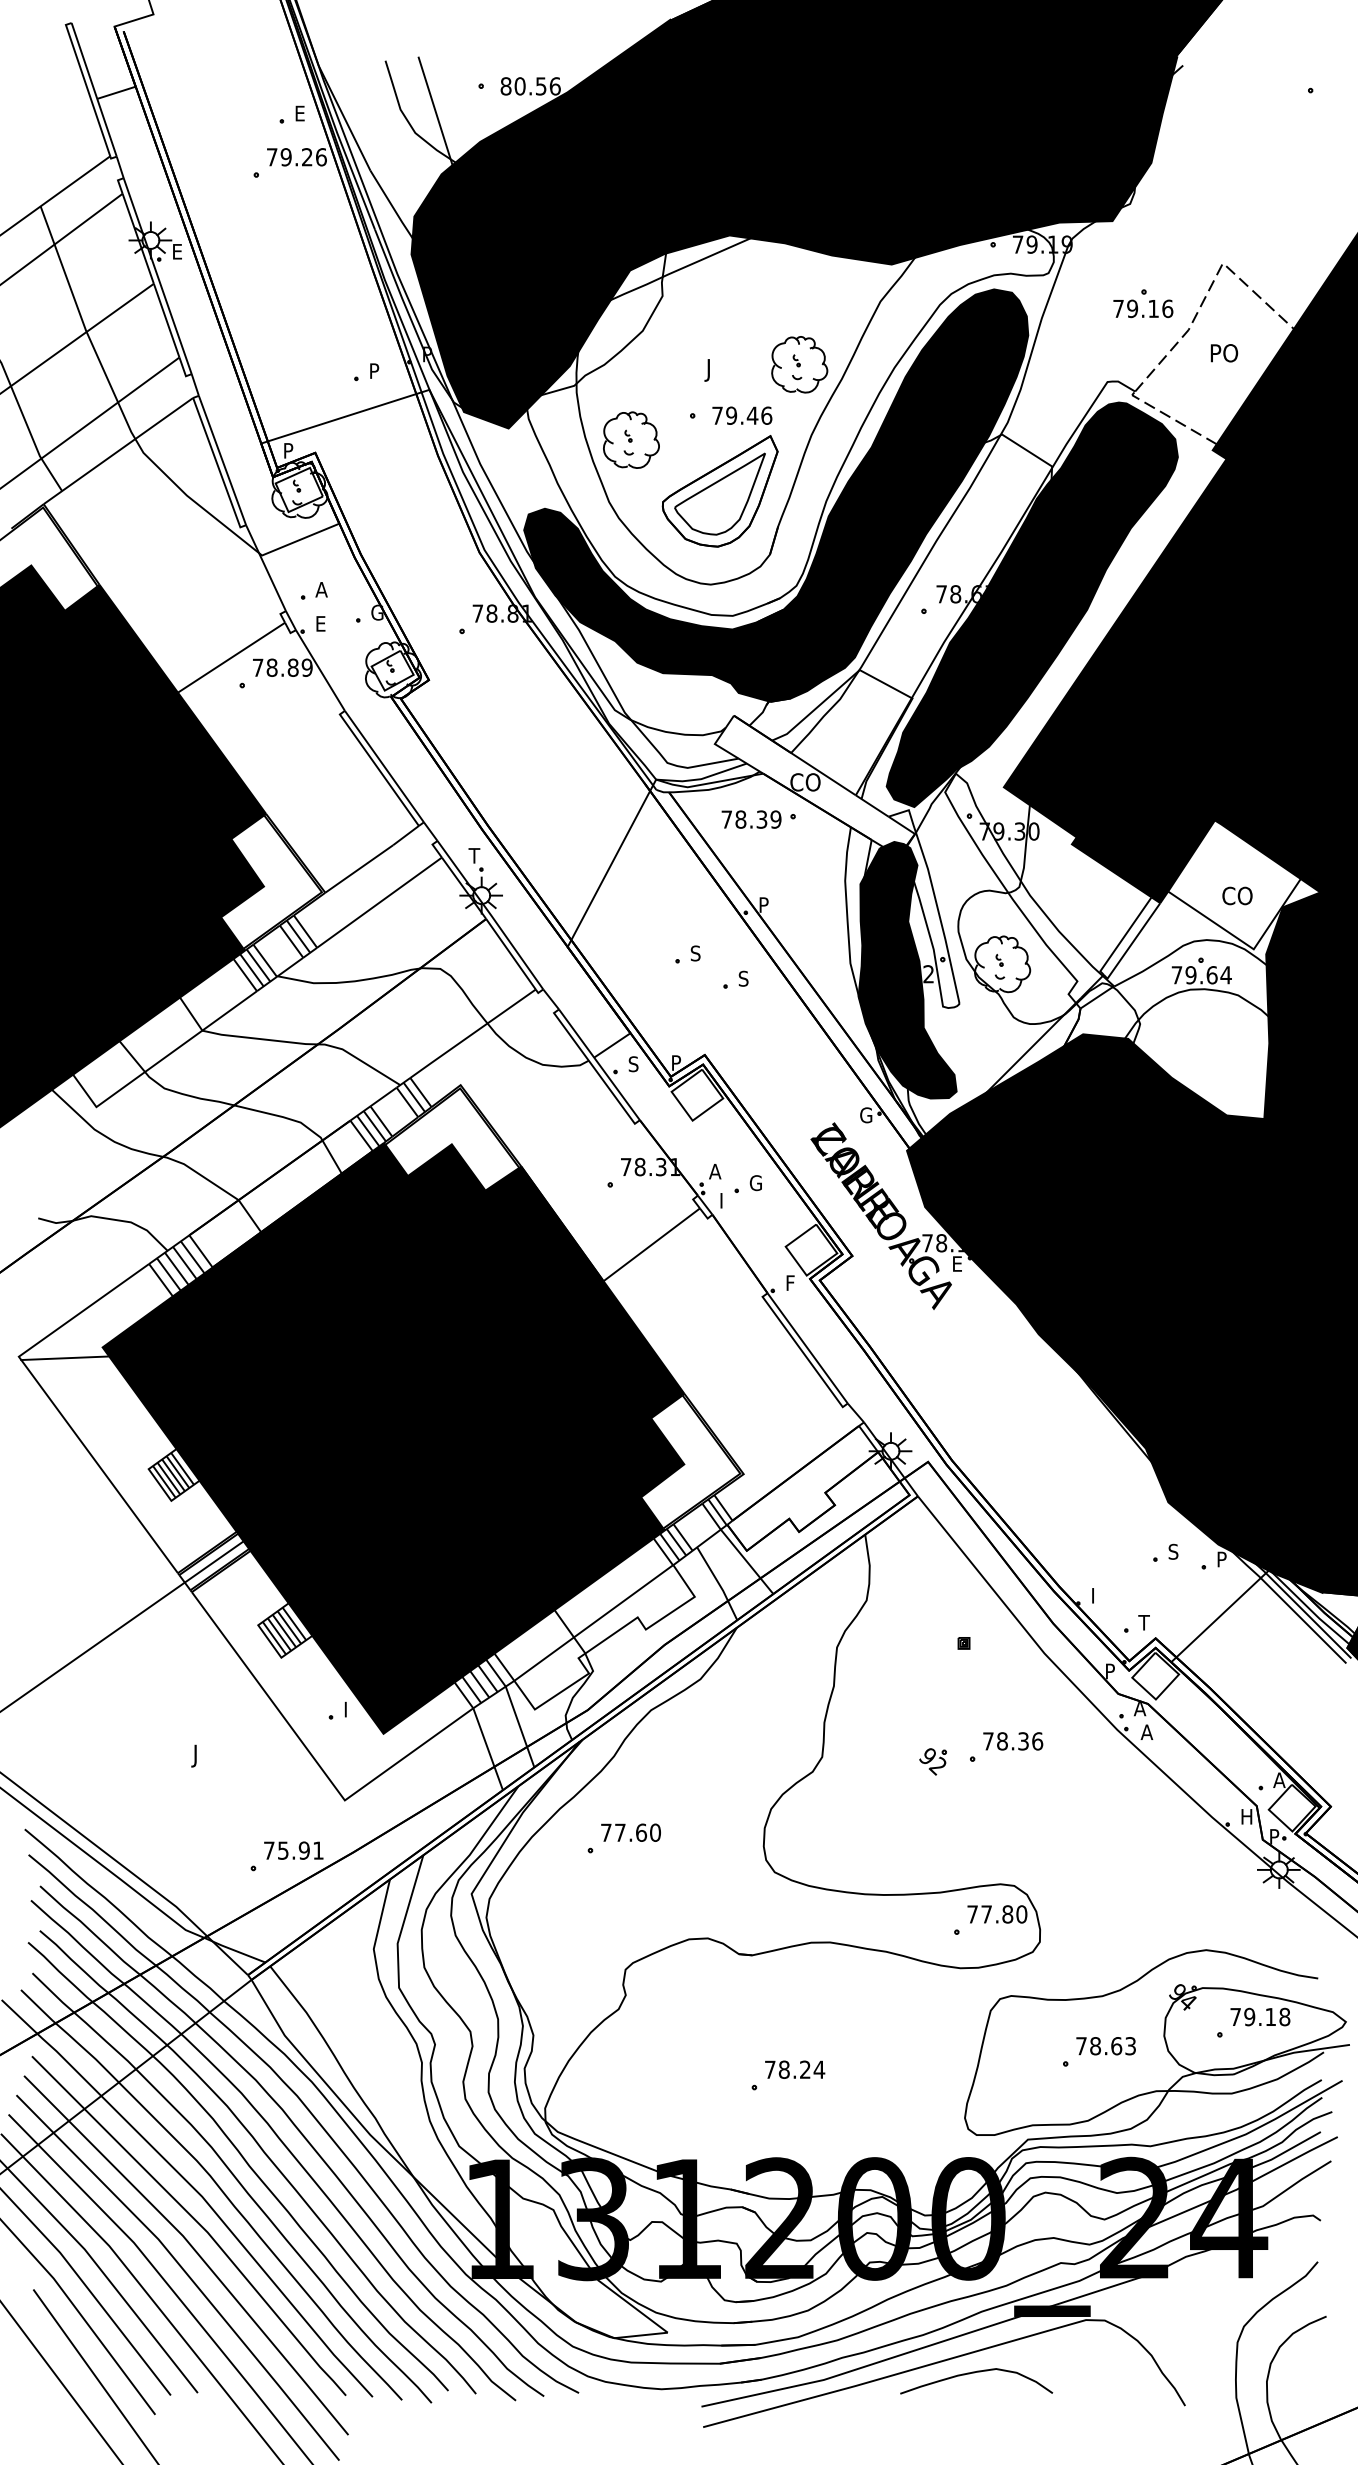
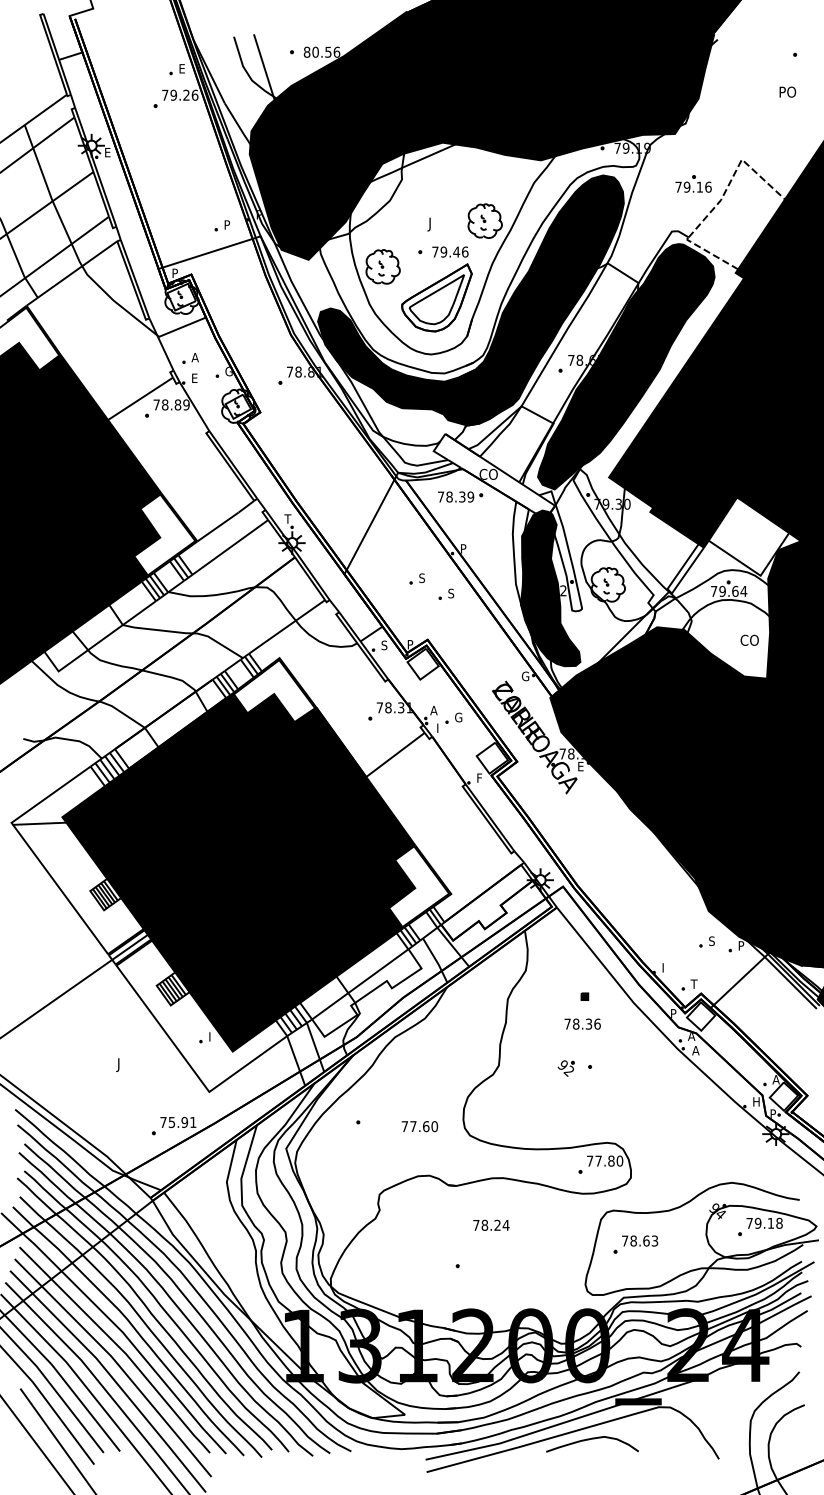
text: (1223, 352) -> (787, 91), moved
text: (1237, 894) -> (749, 639), moved
text: (1012, 1740) -> (582, 1023), moved
text: (630, 1832) -> (419, 1126), moved
part: (1098, 2051) -> (635, 1244), moved
text: (795, 2068) -> (491, 1224), moved

